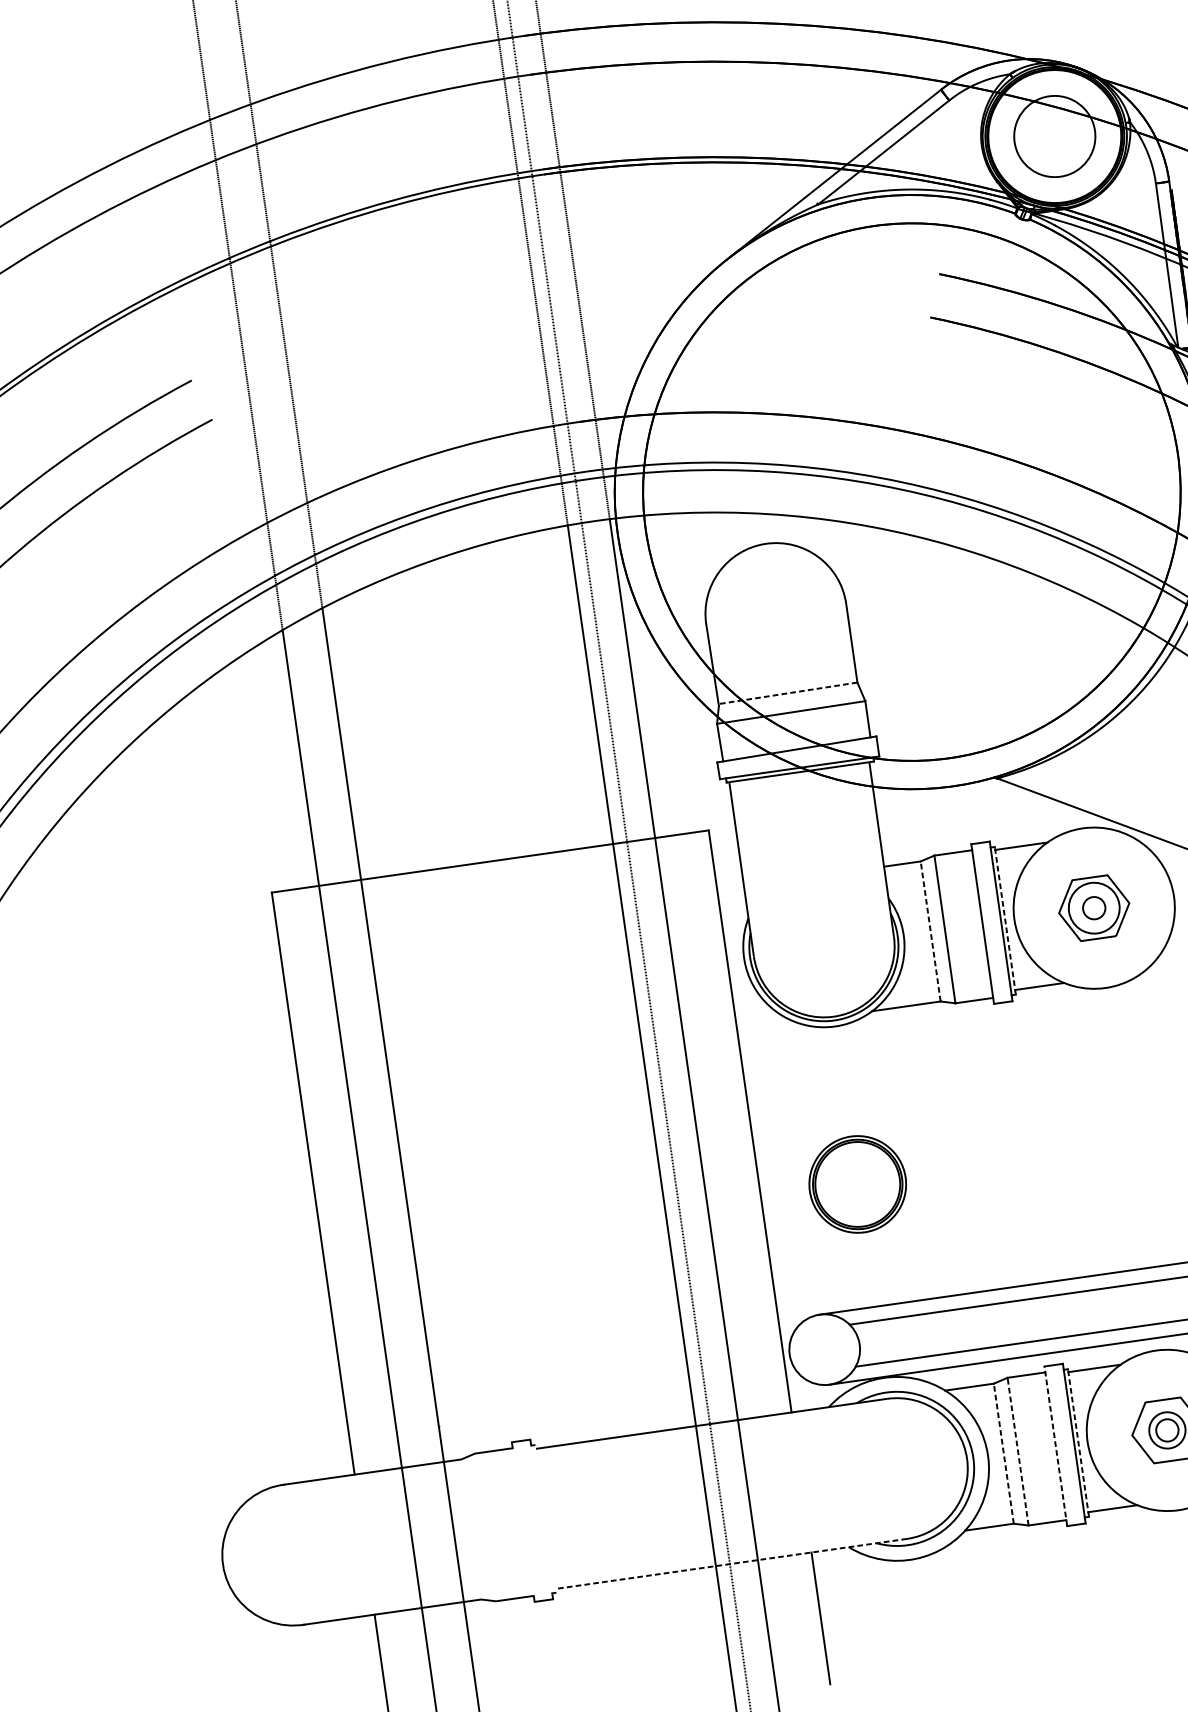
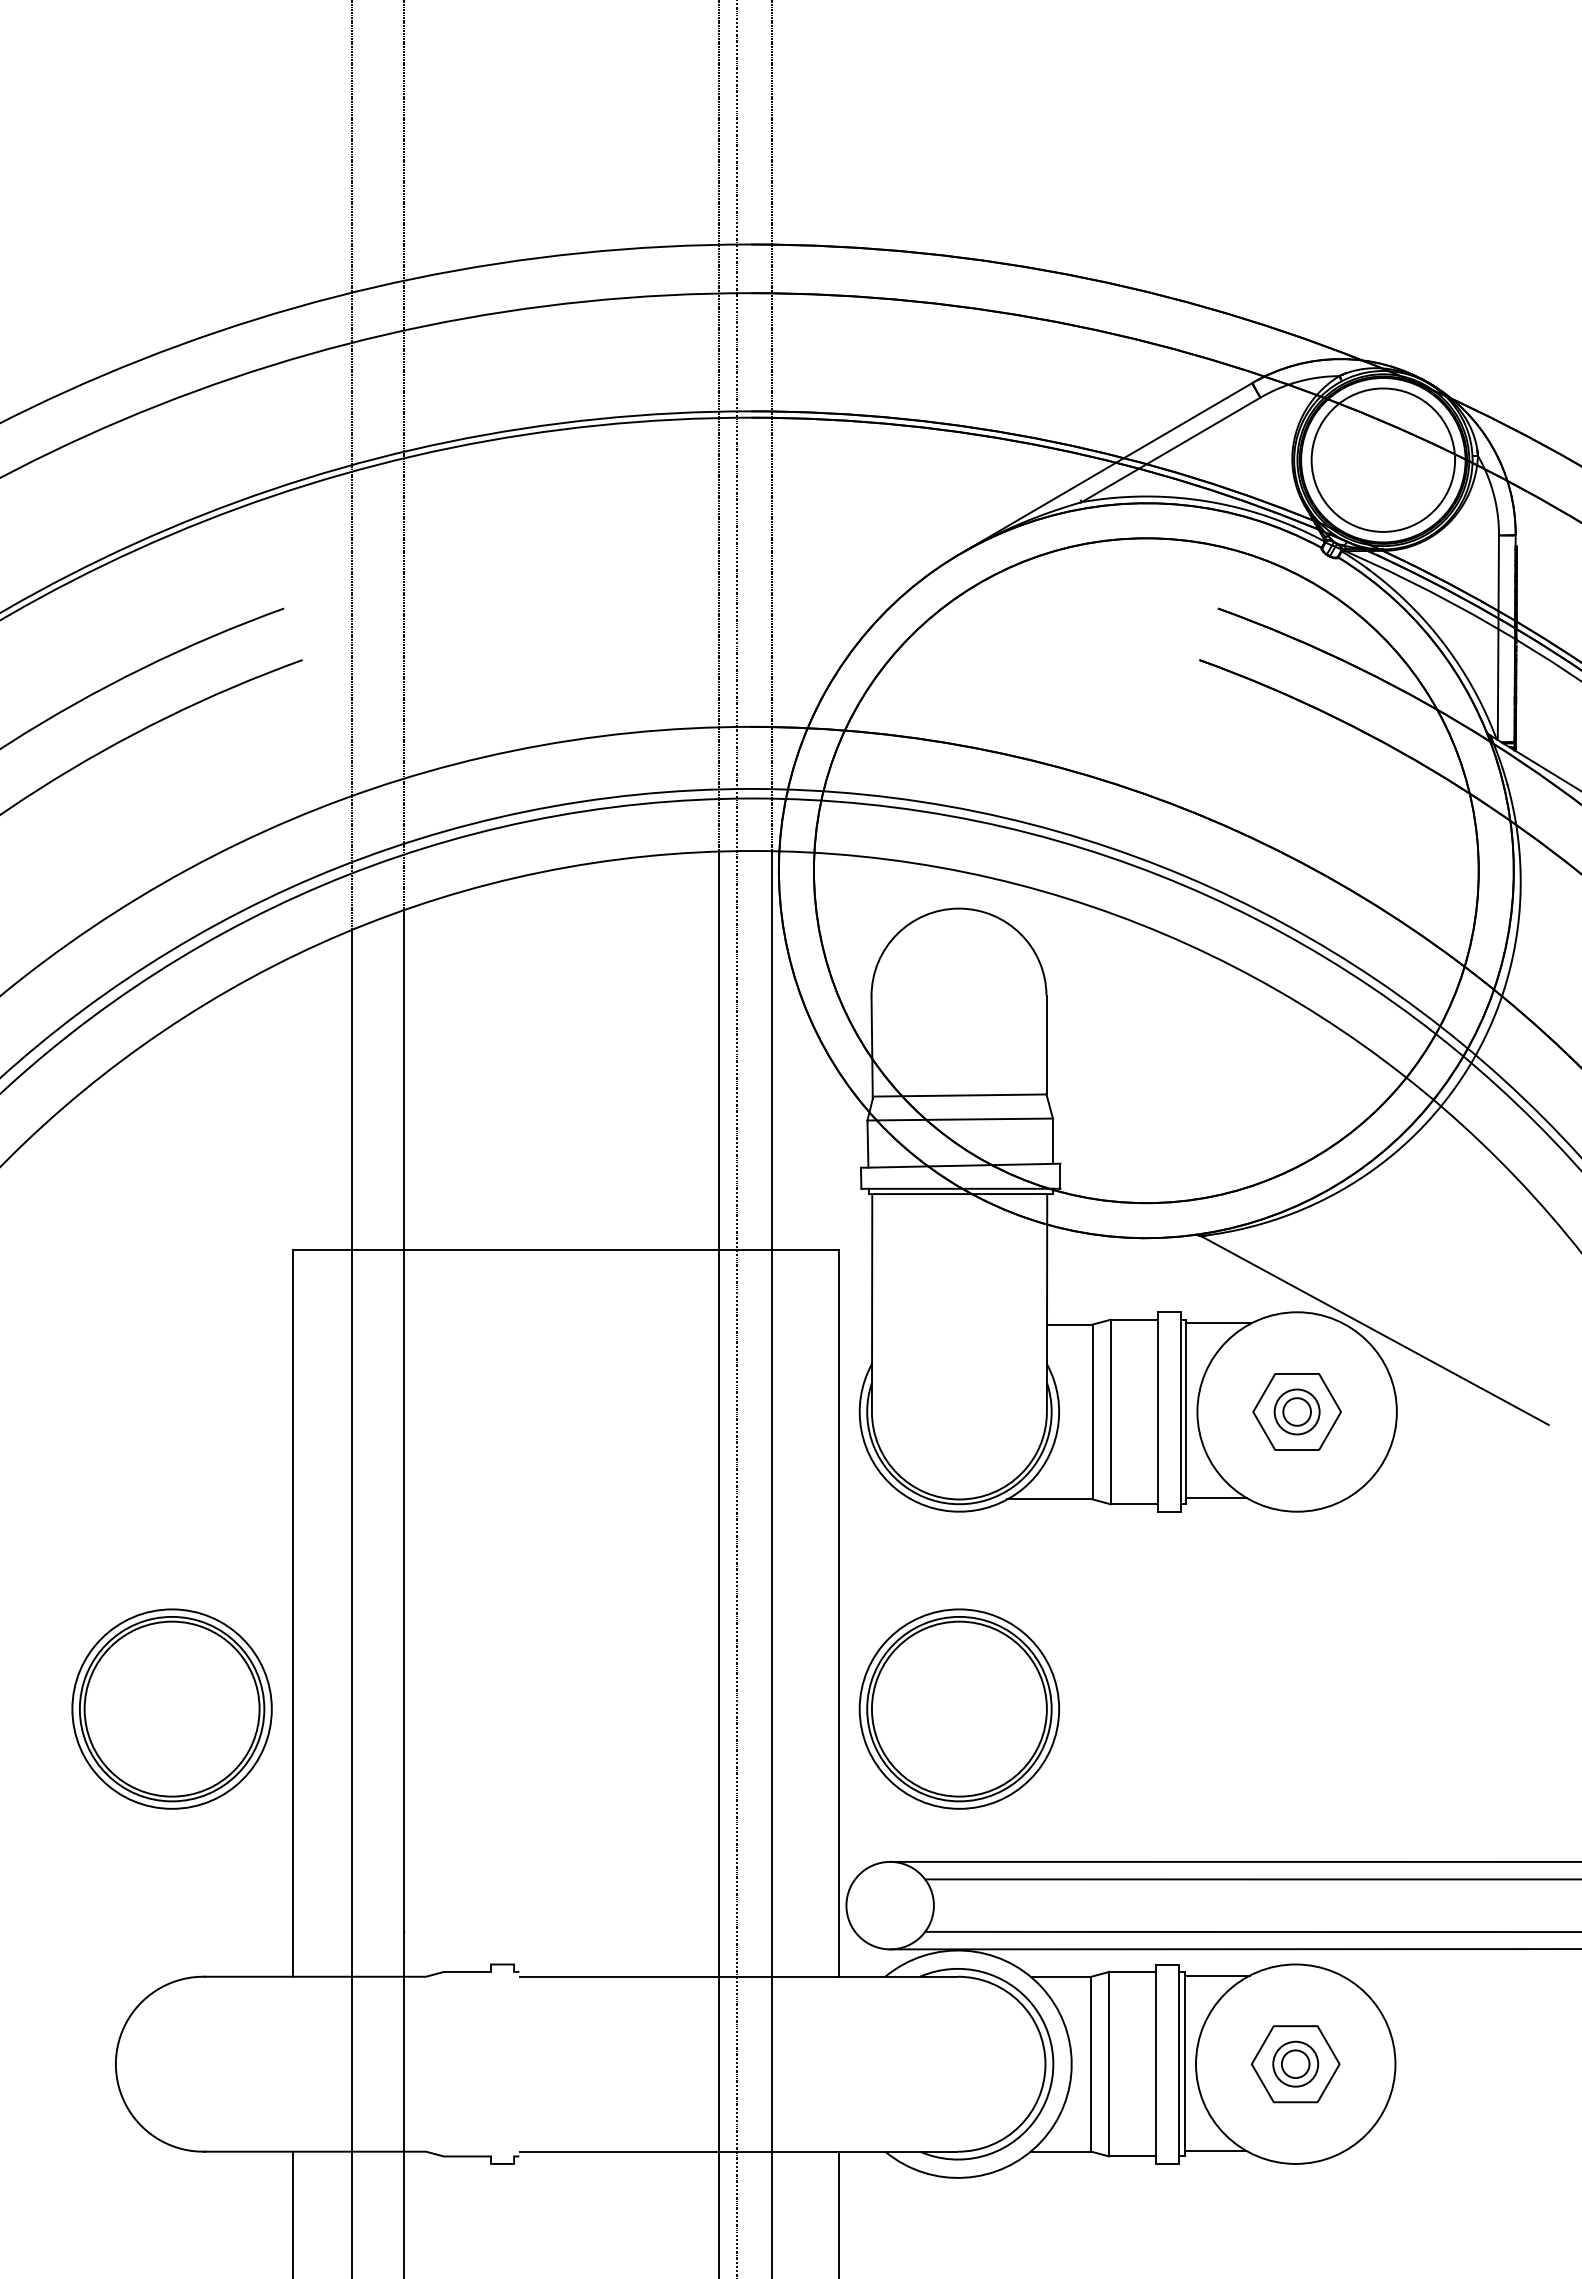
circle: (1054, 135) -> (1383, 459), size x1.43
line: (787, 693) -> (959, 1095), dashed -> solid
circle: (1093, 907) -> (1296, 1411), size x0.71
line: (1005, 920) -> (1186, 1411), dashed -> solid
line: (930, 931) -> (1092, 1411), dashed -> solid
part: (857, 1183) -> (959, 1708), size x1.67
part: (227, 1273) -> (171, 1708), added
line: (1078, 1442) -> (1184, 2063), dashed -> solid
line: (1055, 1446) -> (1156, 2064), dashed -> solid
line: (1018, 1451) -> (1109, 2063), dashed -> solid
line: (1003, 1453) -> (1091, 2063), dashed -> solid
line: (731, 1563) -> (738, 2151), dashed -> solid

